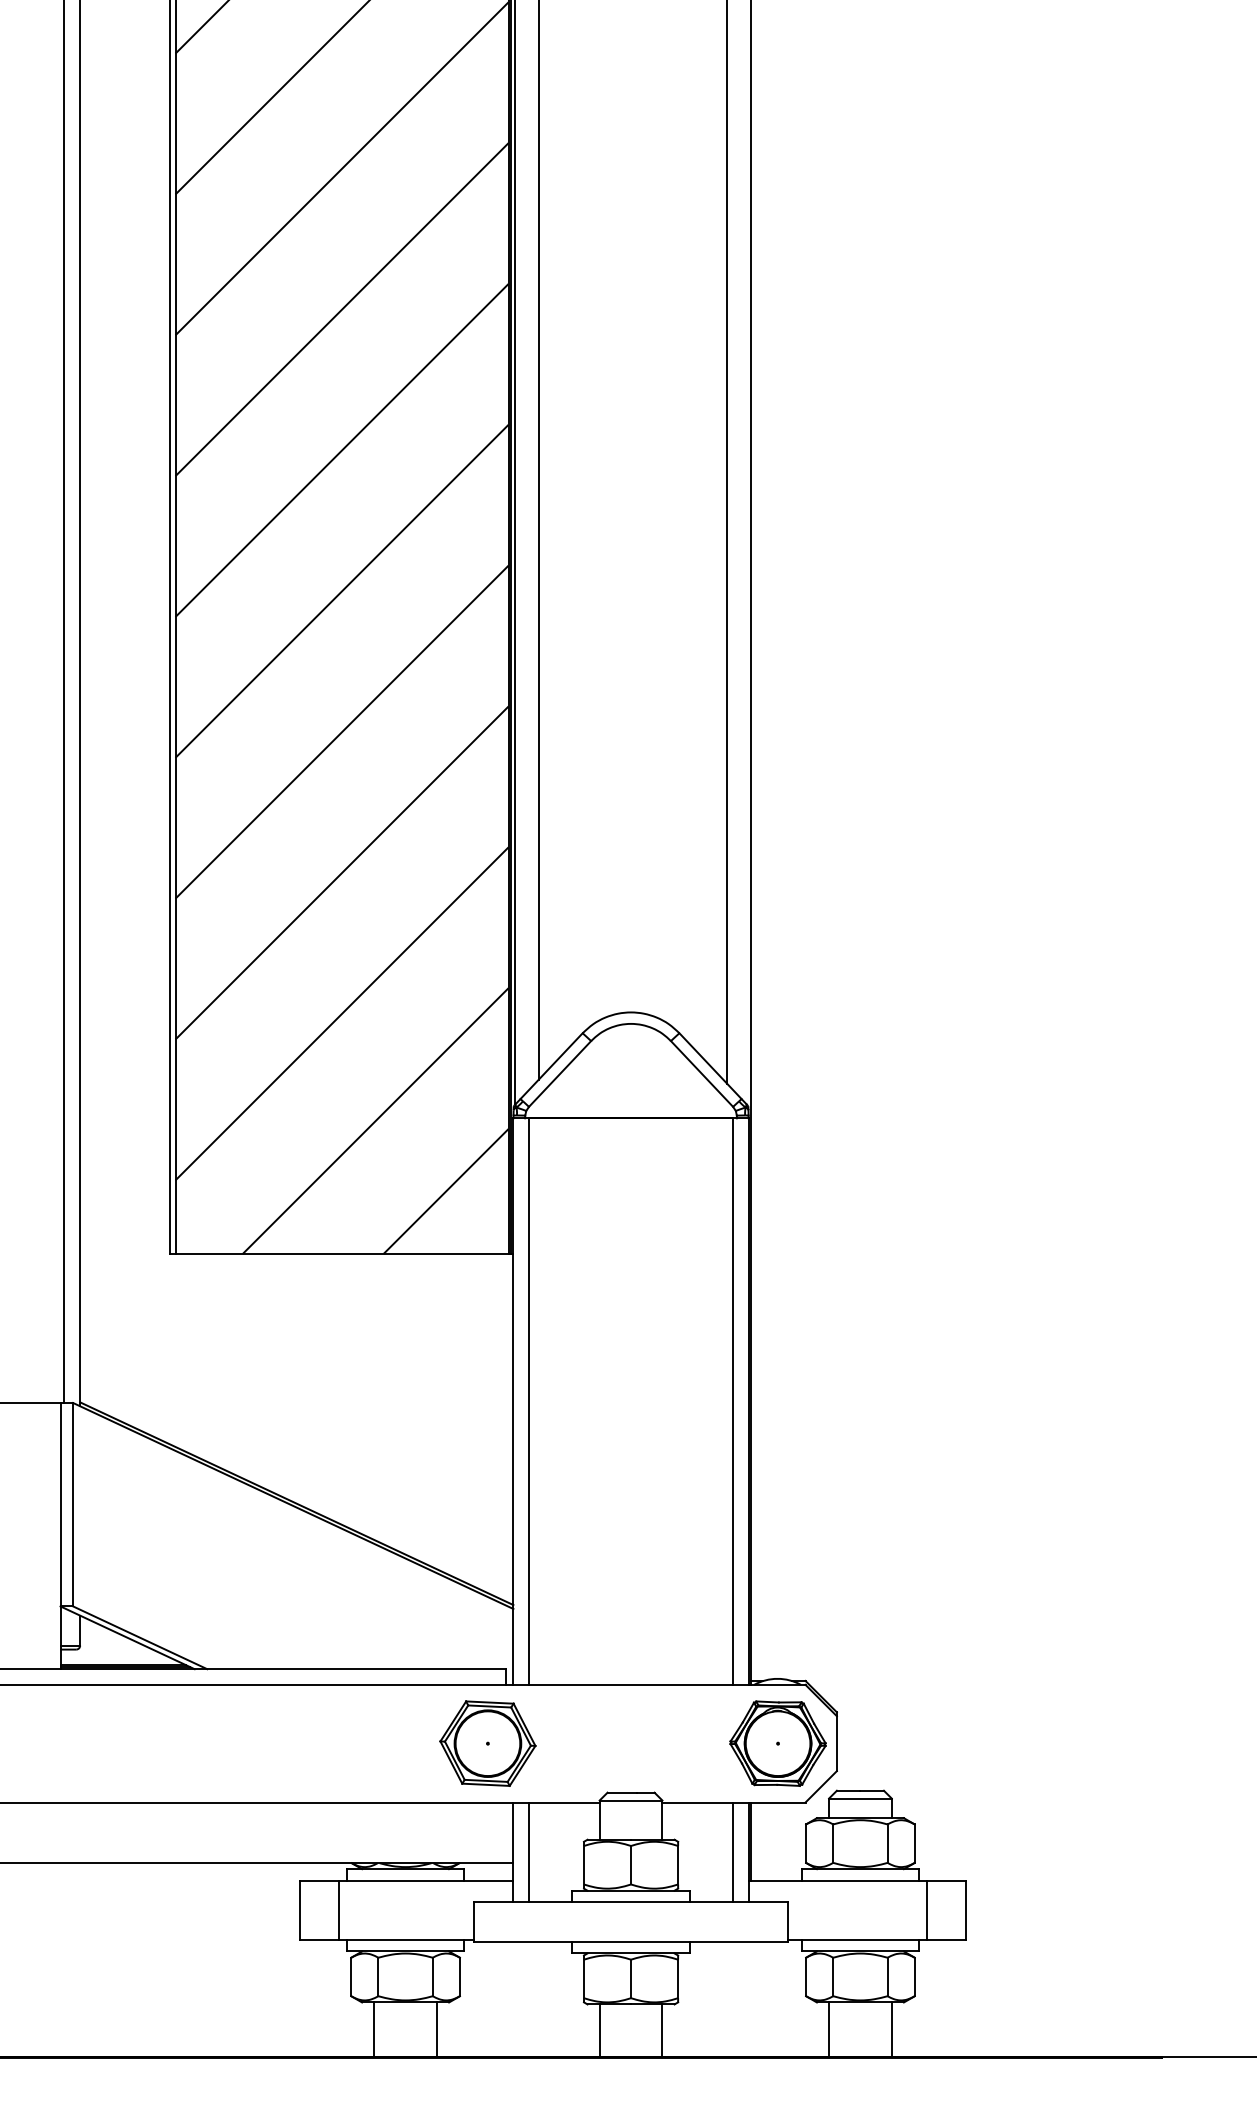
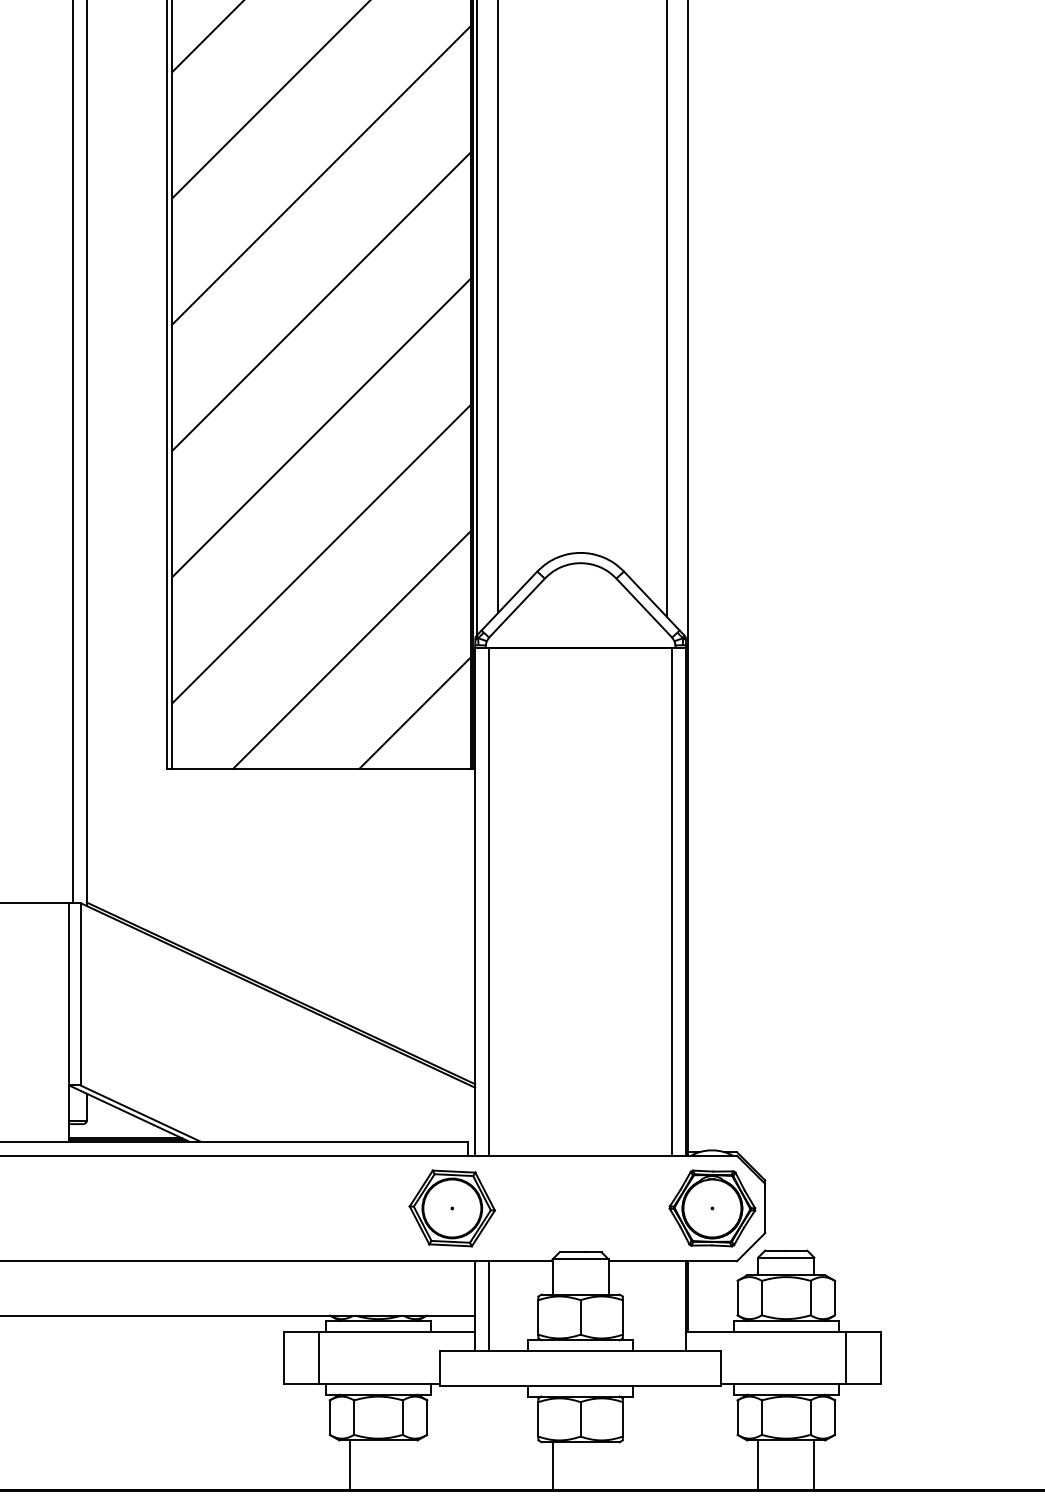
line: (733, 1852) -> (672, 1306), removed
line: (436, 2029) -> (406, 1464), removed
line: (662, 2030) -> (608, 1465), removed

